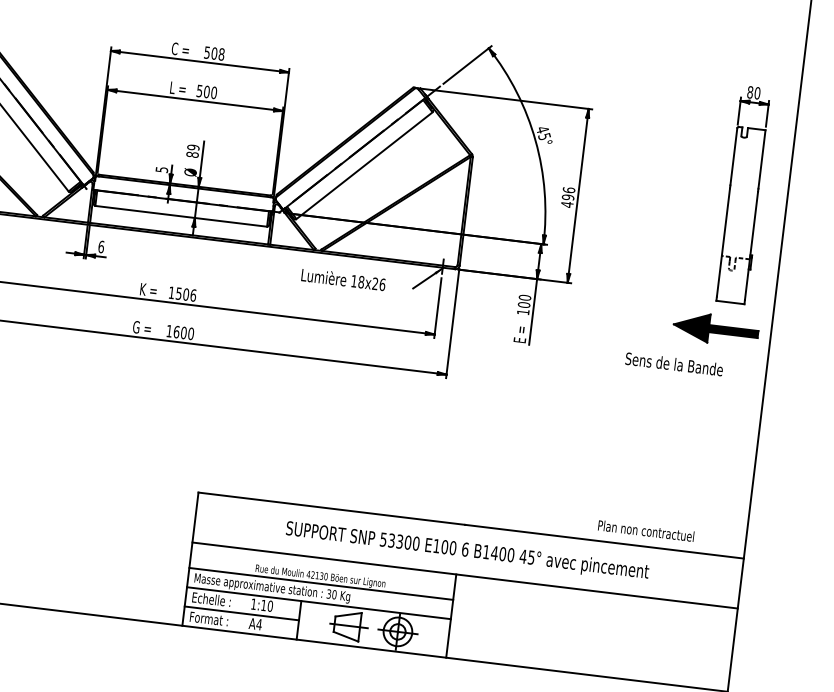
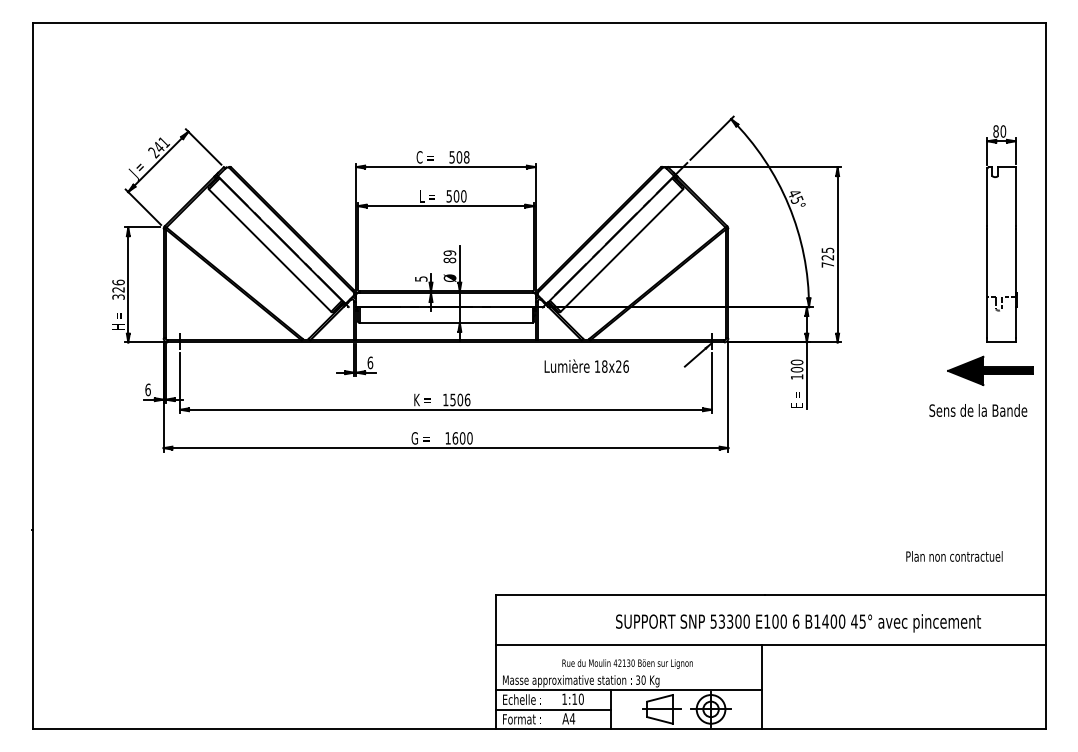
text: (567, 197) -> (827, 257), 496 -> 725
text: (343, 278) -> (586, 365), moved
text: (674, 364) -> (978, 410), moved
text: (646, 531) -> (954, 556), moved
text: (467, 551) -> (798, 623), moved
line: (321, 583) -> (629, 670), removed

